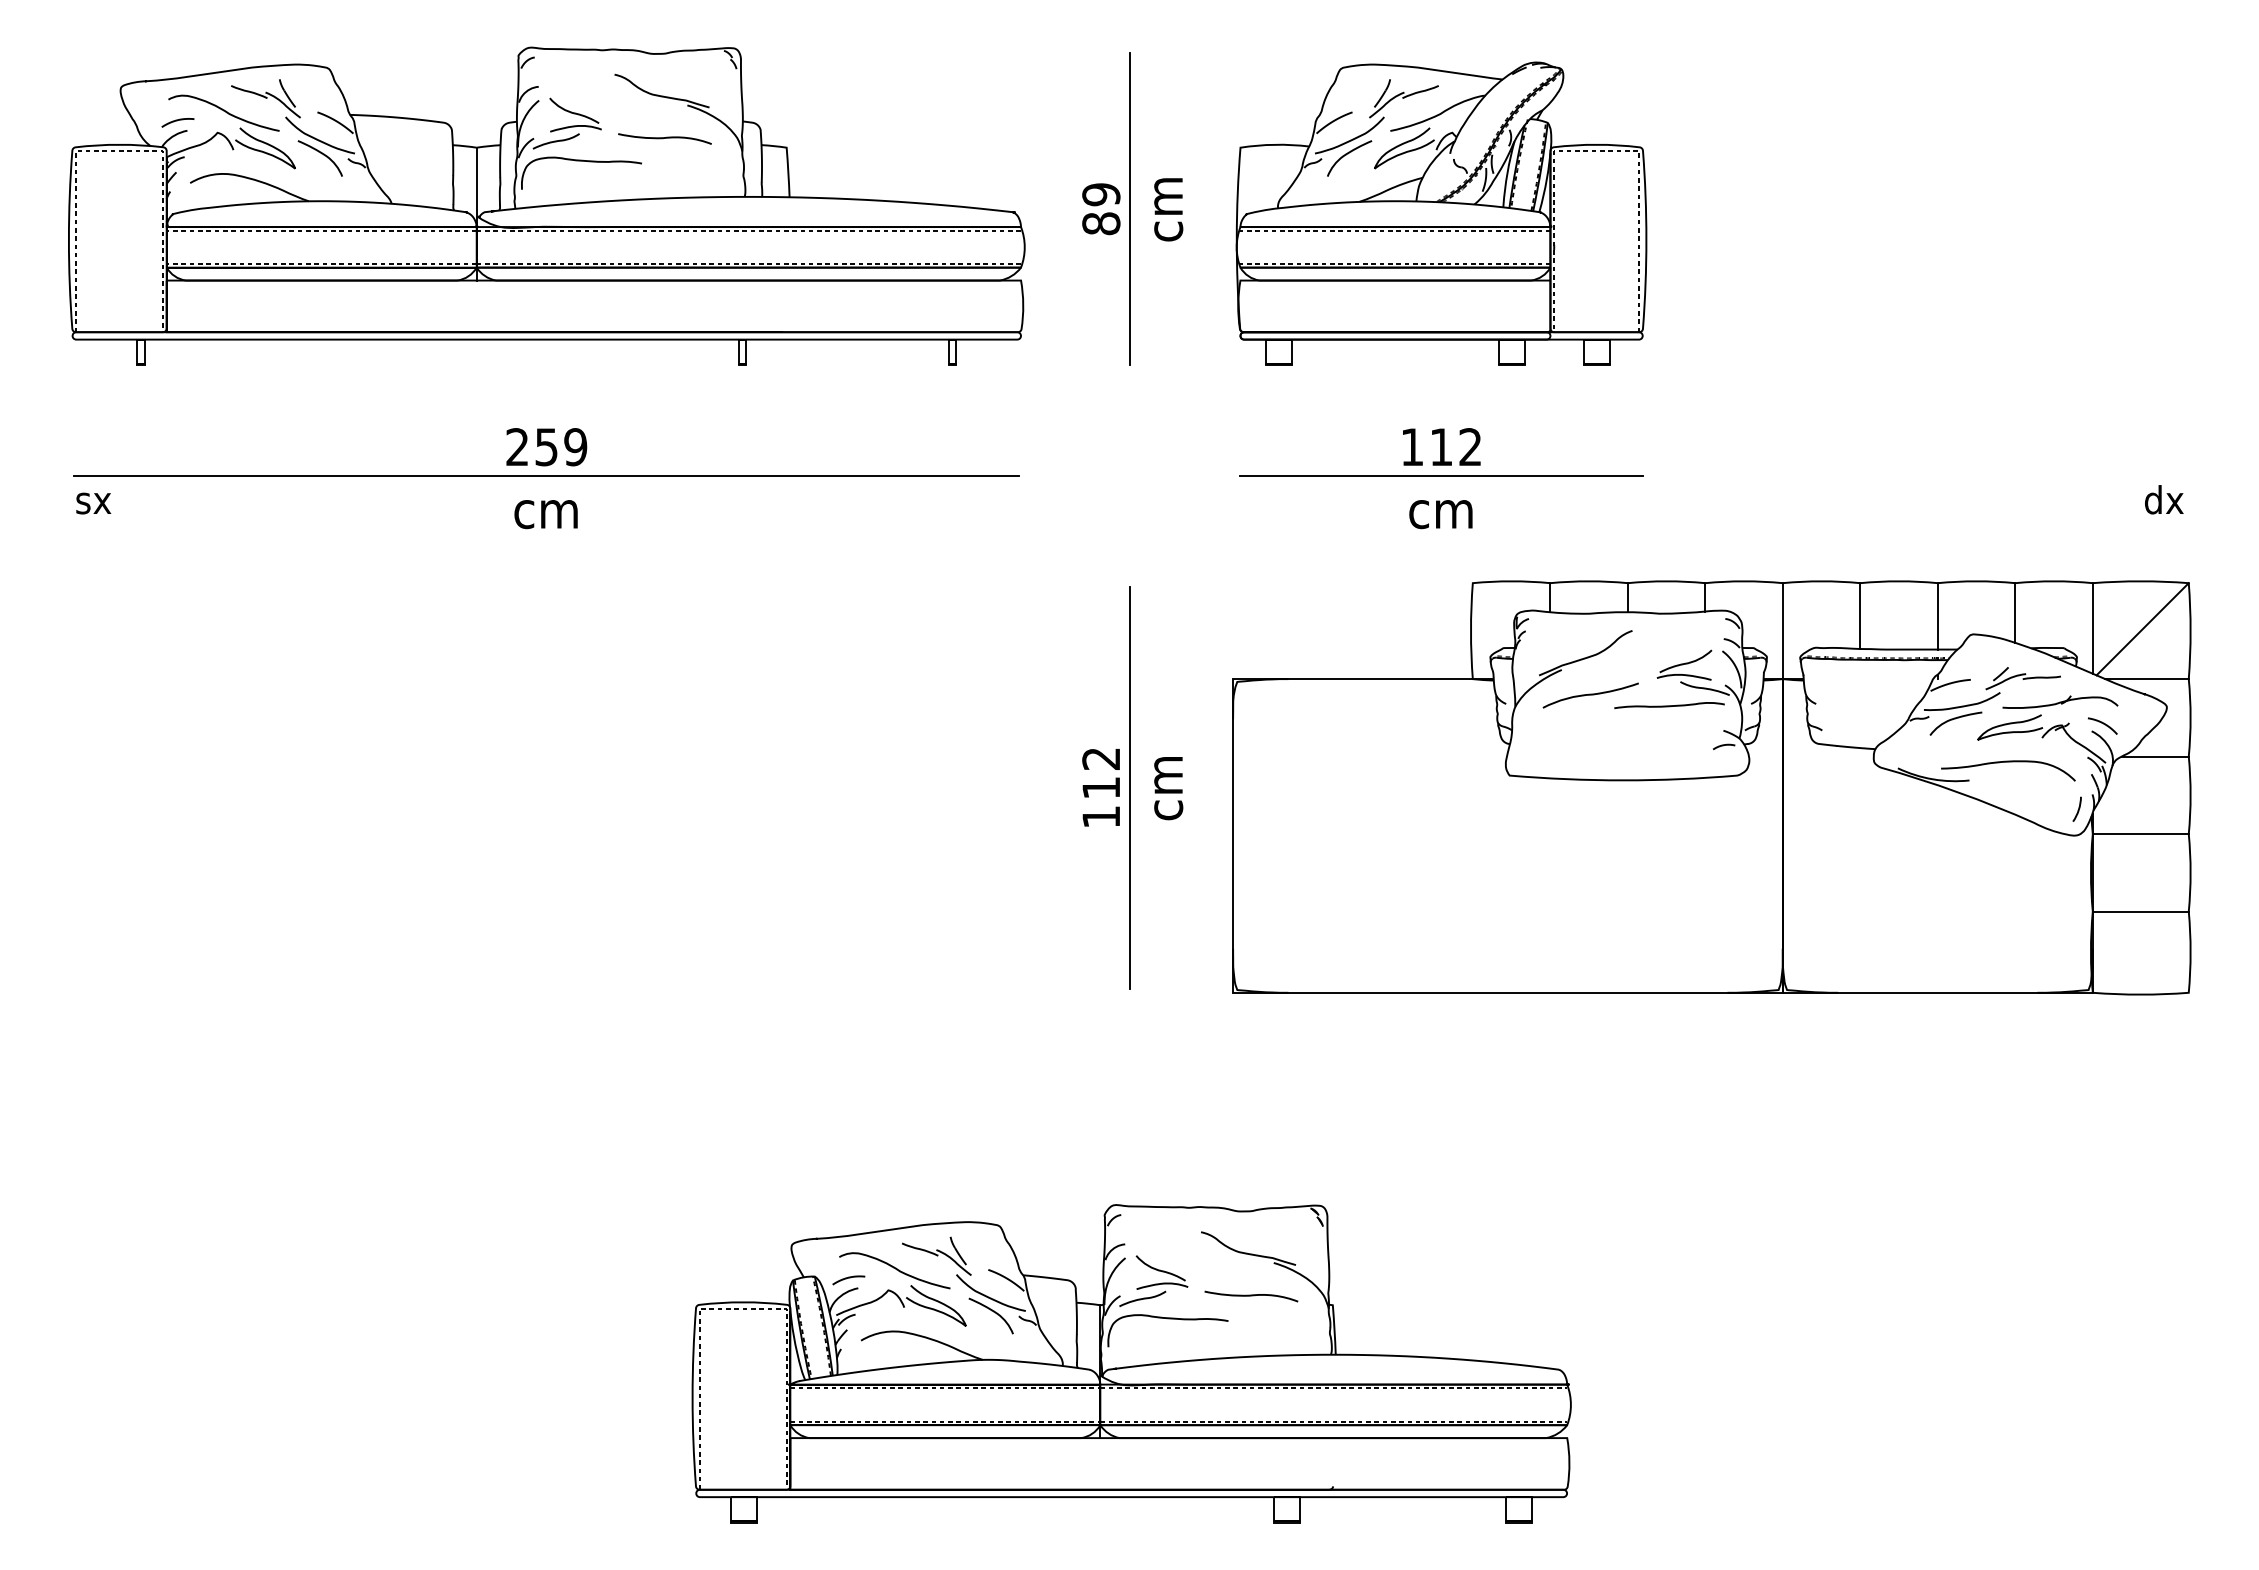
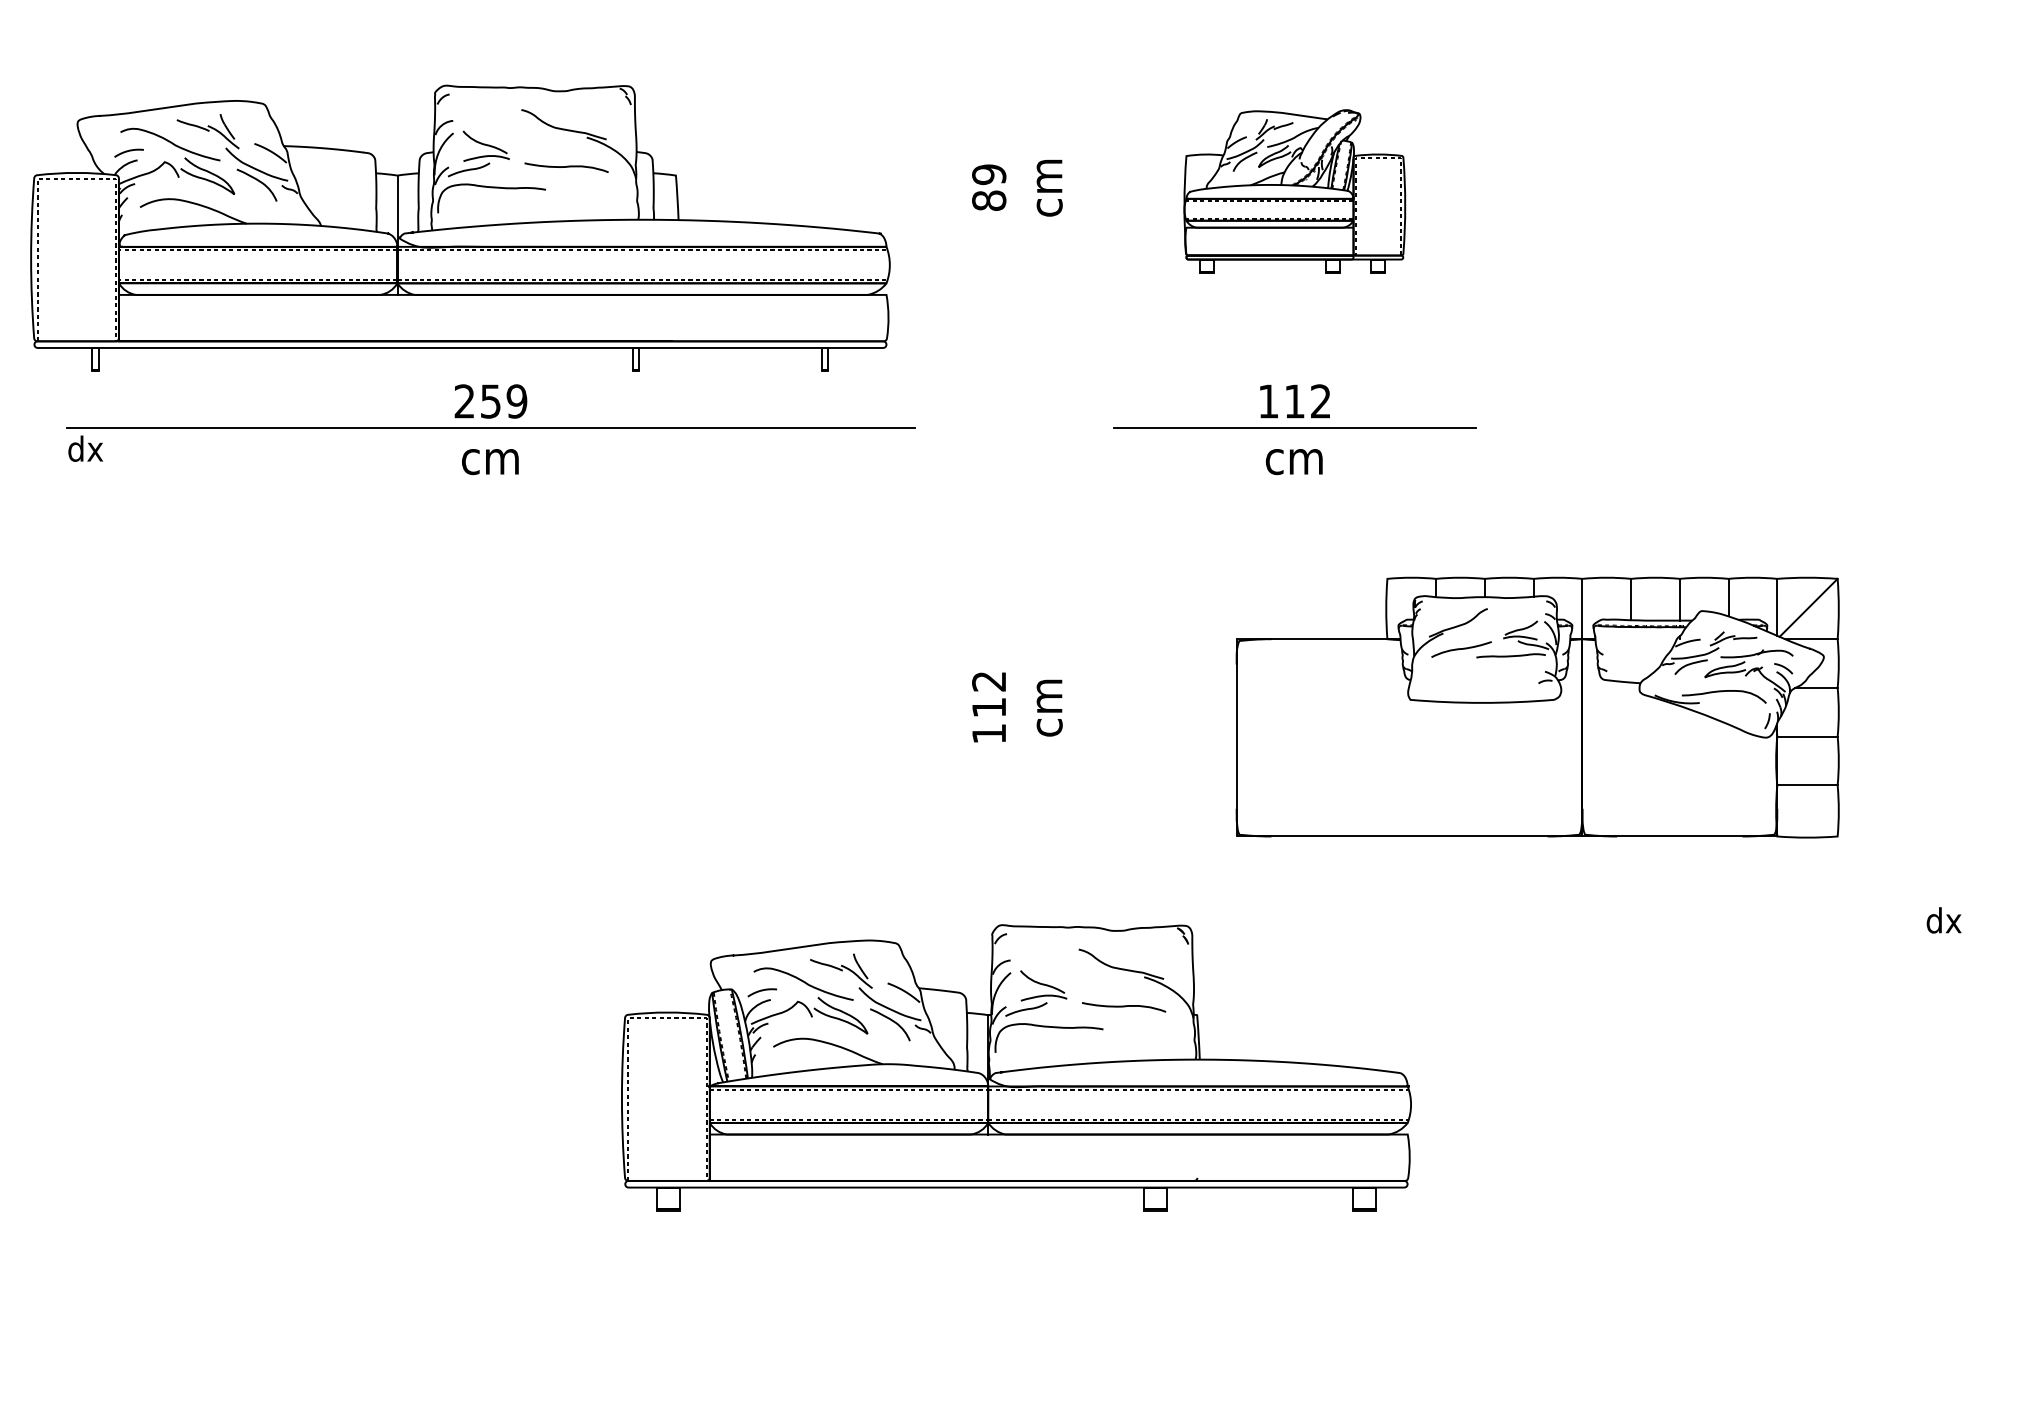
part: (546, 205) -> (460, 227), moved
line: (1129, 208) -> (1014, 187), removed
part: (1441, 213) -> (1294, 191), size x0.6
text: (95, 499) -> (85, 448), sx -> dx
text: (2164, 499) -> (1944, 920), moved
line: (1129, 787) -> (1014, 707), removed
part: (1711, 787) -> (1537, 707), size x0.7
part: (1131, 1363) -> (1016, 1067), moved

